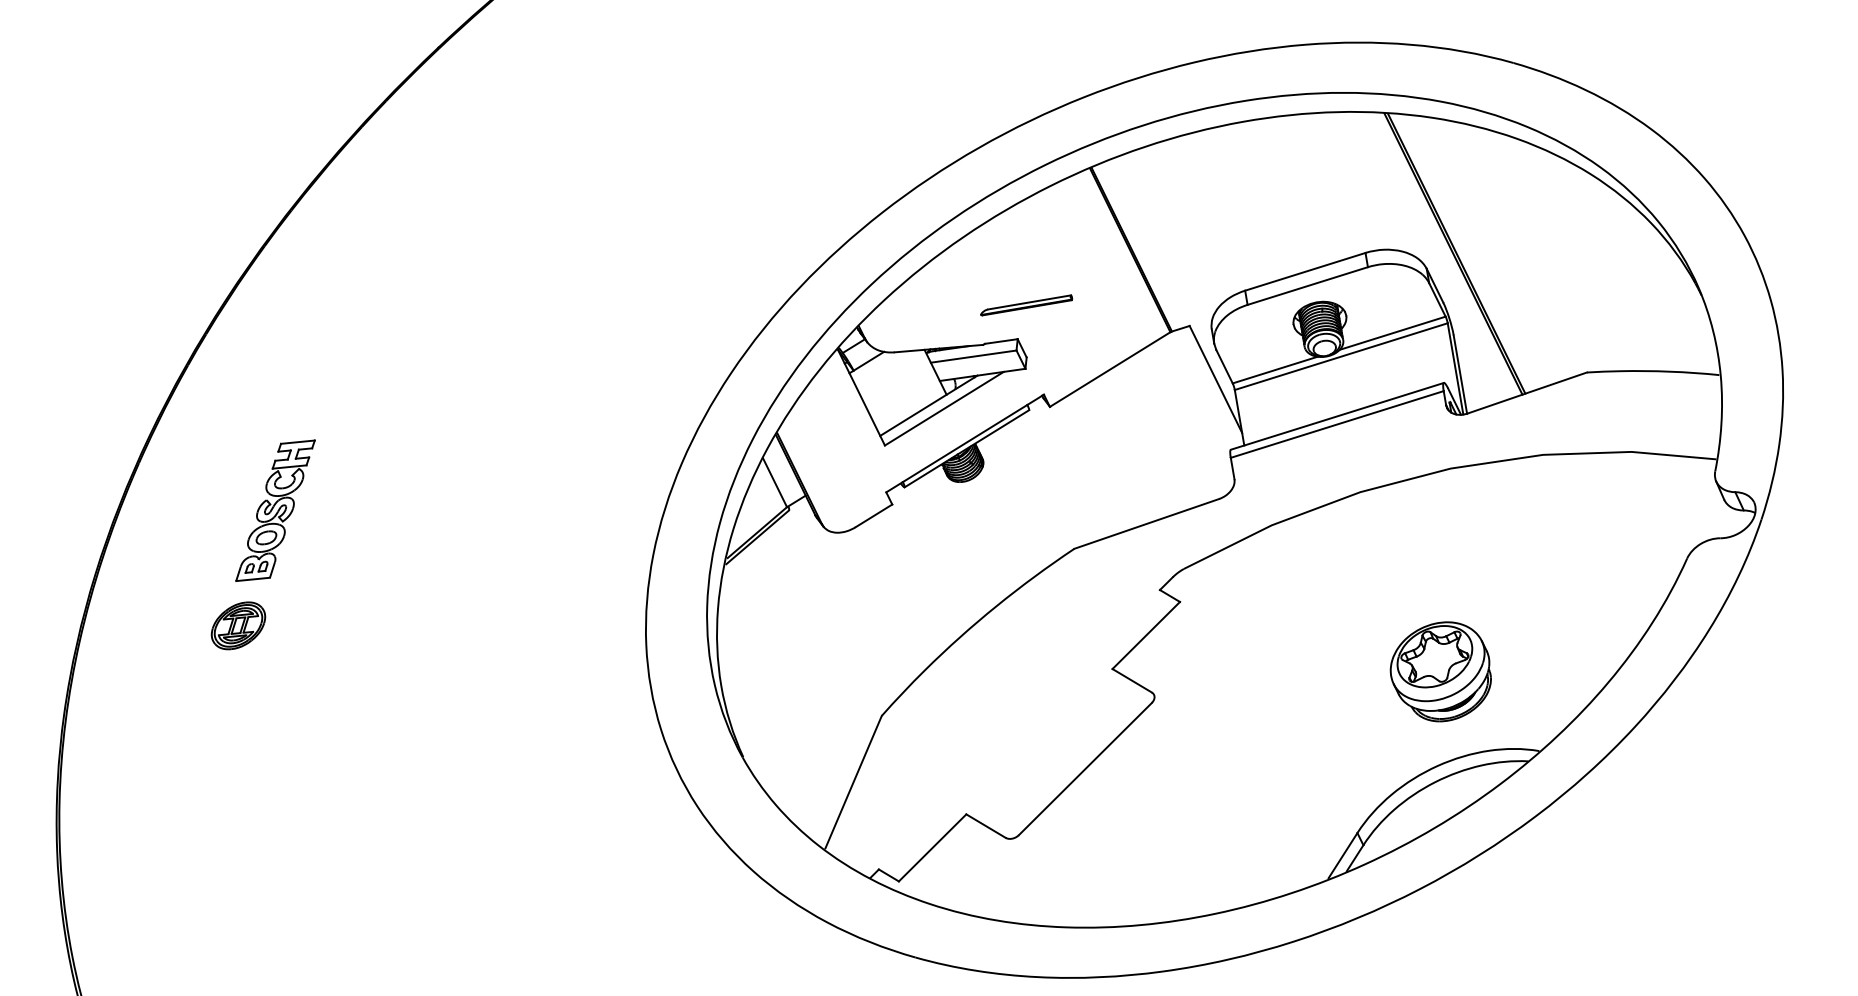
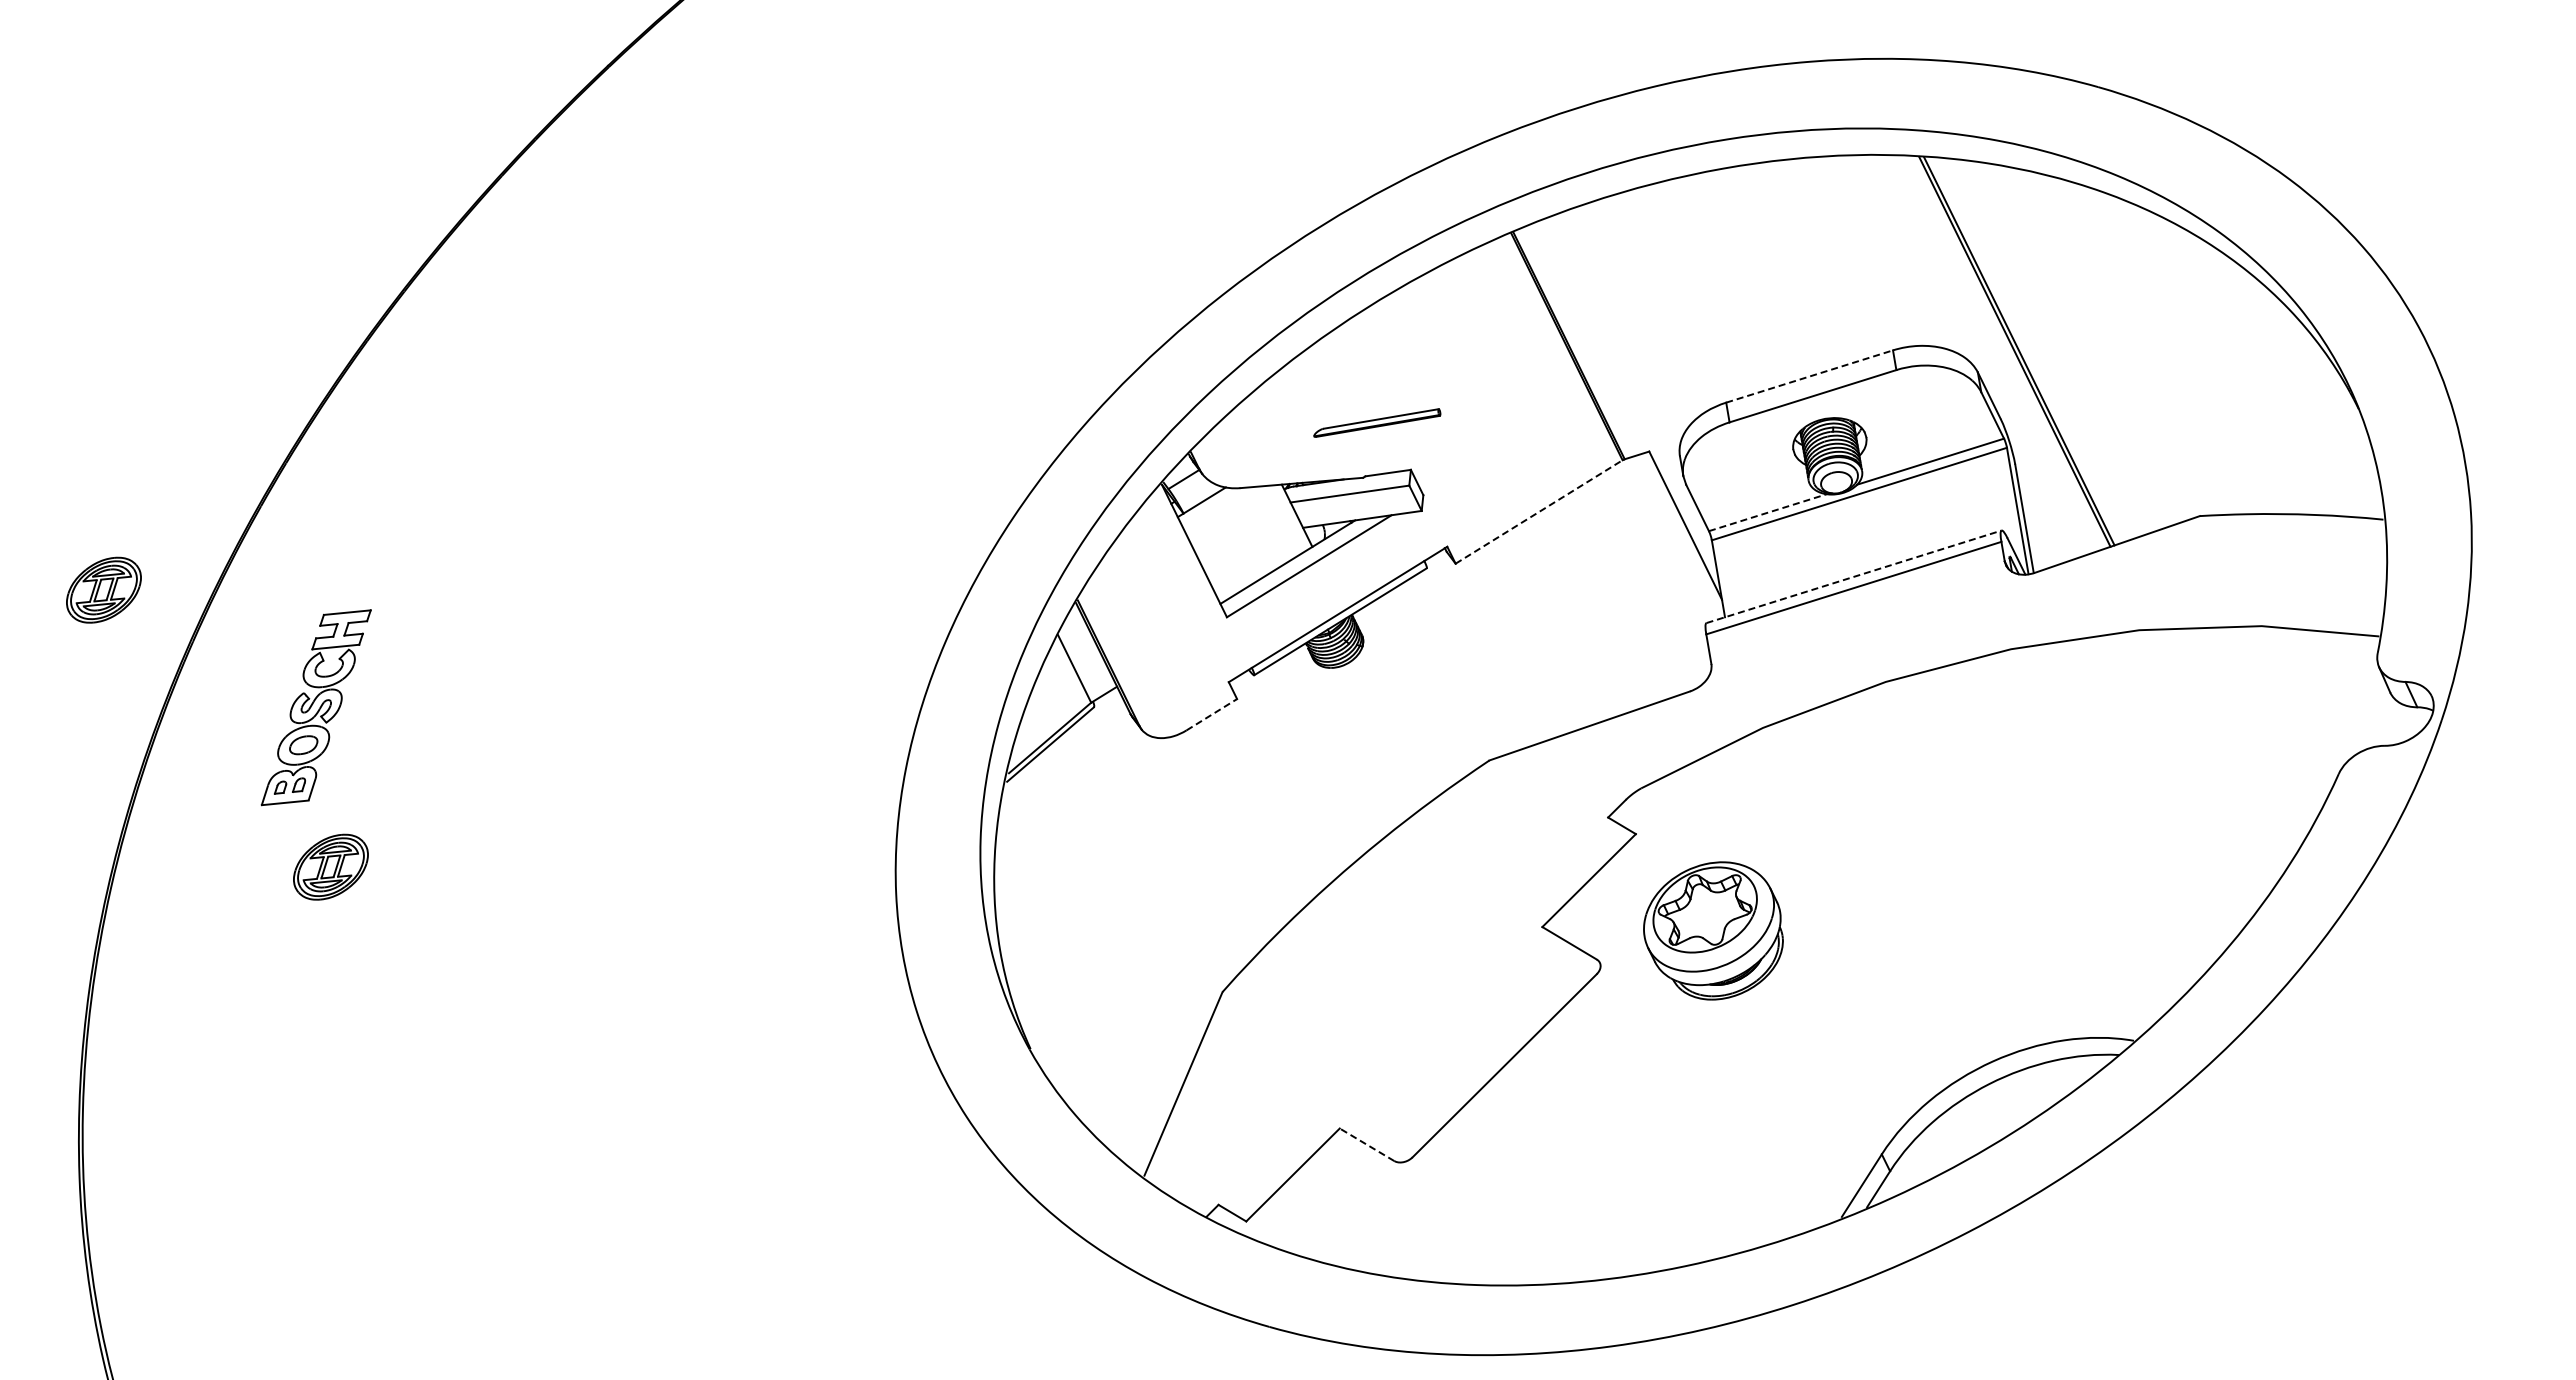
line: (1305, 271) -> (1810, 376), solid -> dashed
part: (1026, 304) -> (1377, 422), moved
line: (1110, 369) -> (1539, 511), solid -> dashed
line: (1274, 369) -> (1767, 512), solid -> dashed
line: (1337, 416) -> (1854, 576), solid -> dashed
part: (74, 425) -> (103, 589), added
part: (274, 510) -> (315, 707), moved
line: (873, 515) -> (1211, 714), solid -> dashed
part: (1440, 671) -> (1713, 930), moved
line: (986, 825) -> (1367, 1144), solid -> dashed

